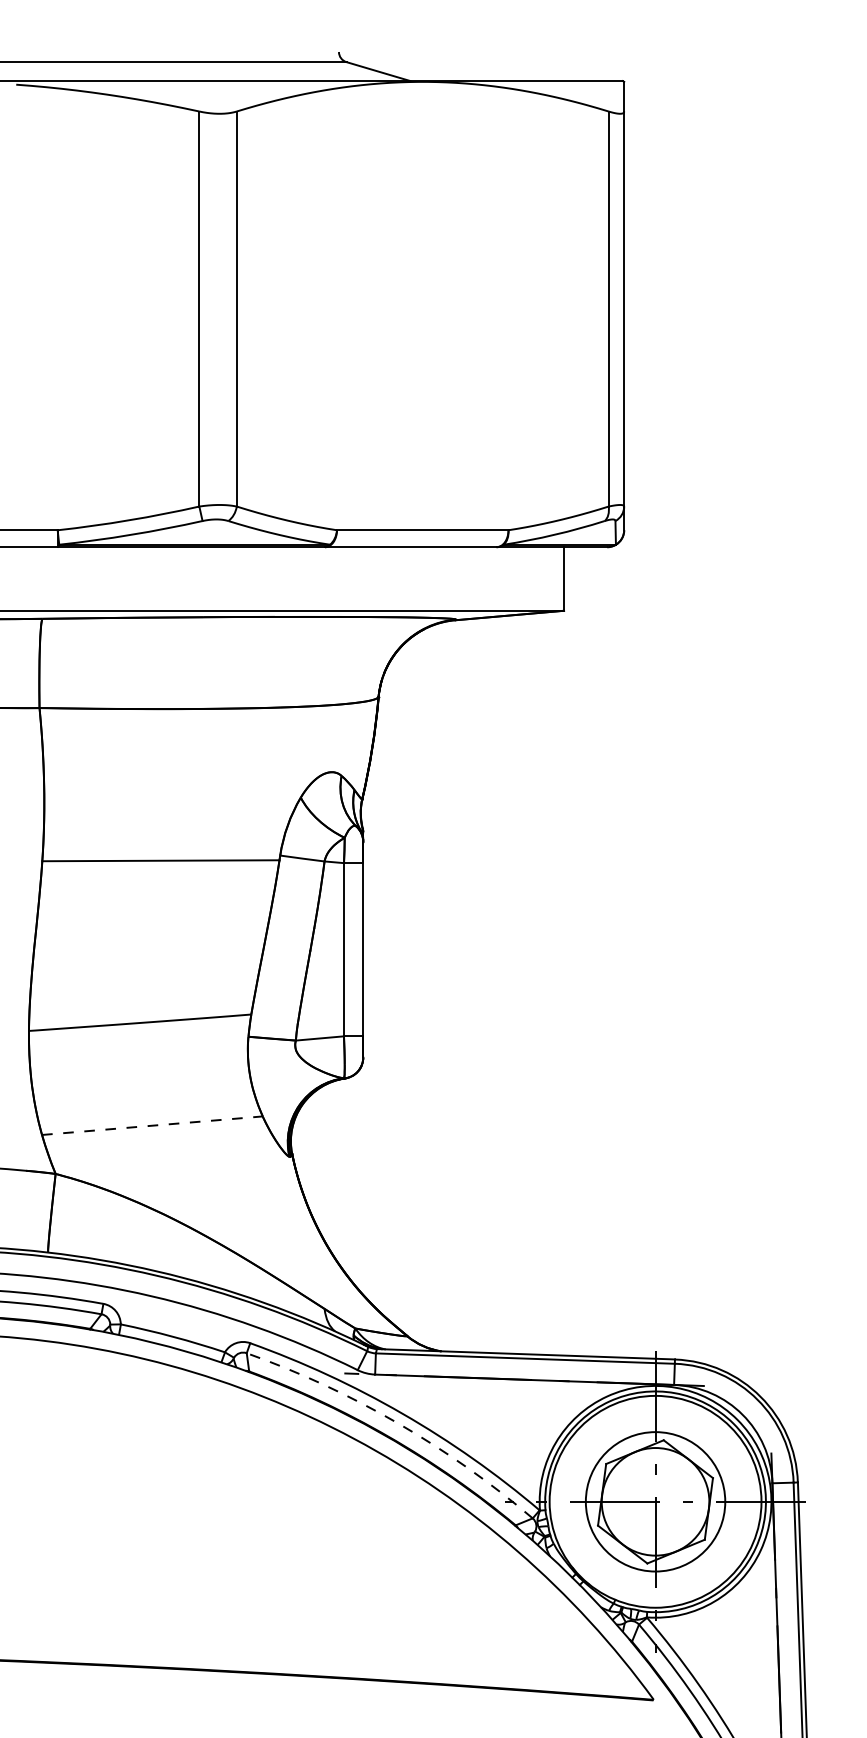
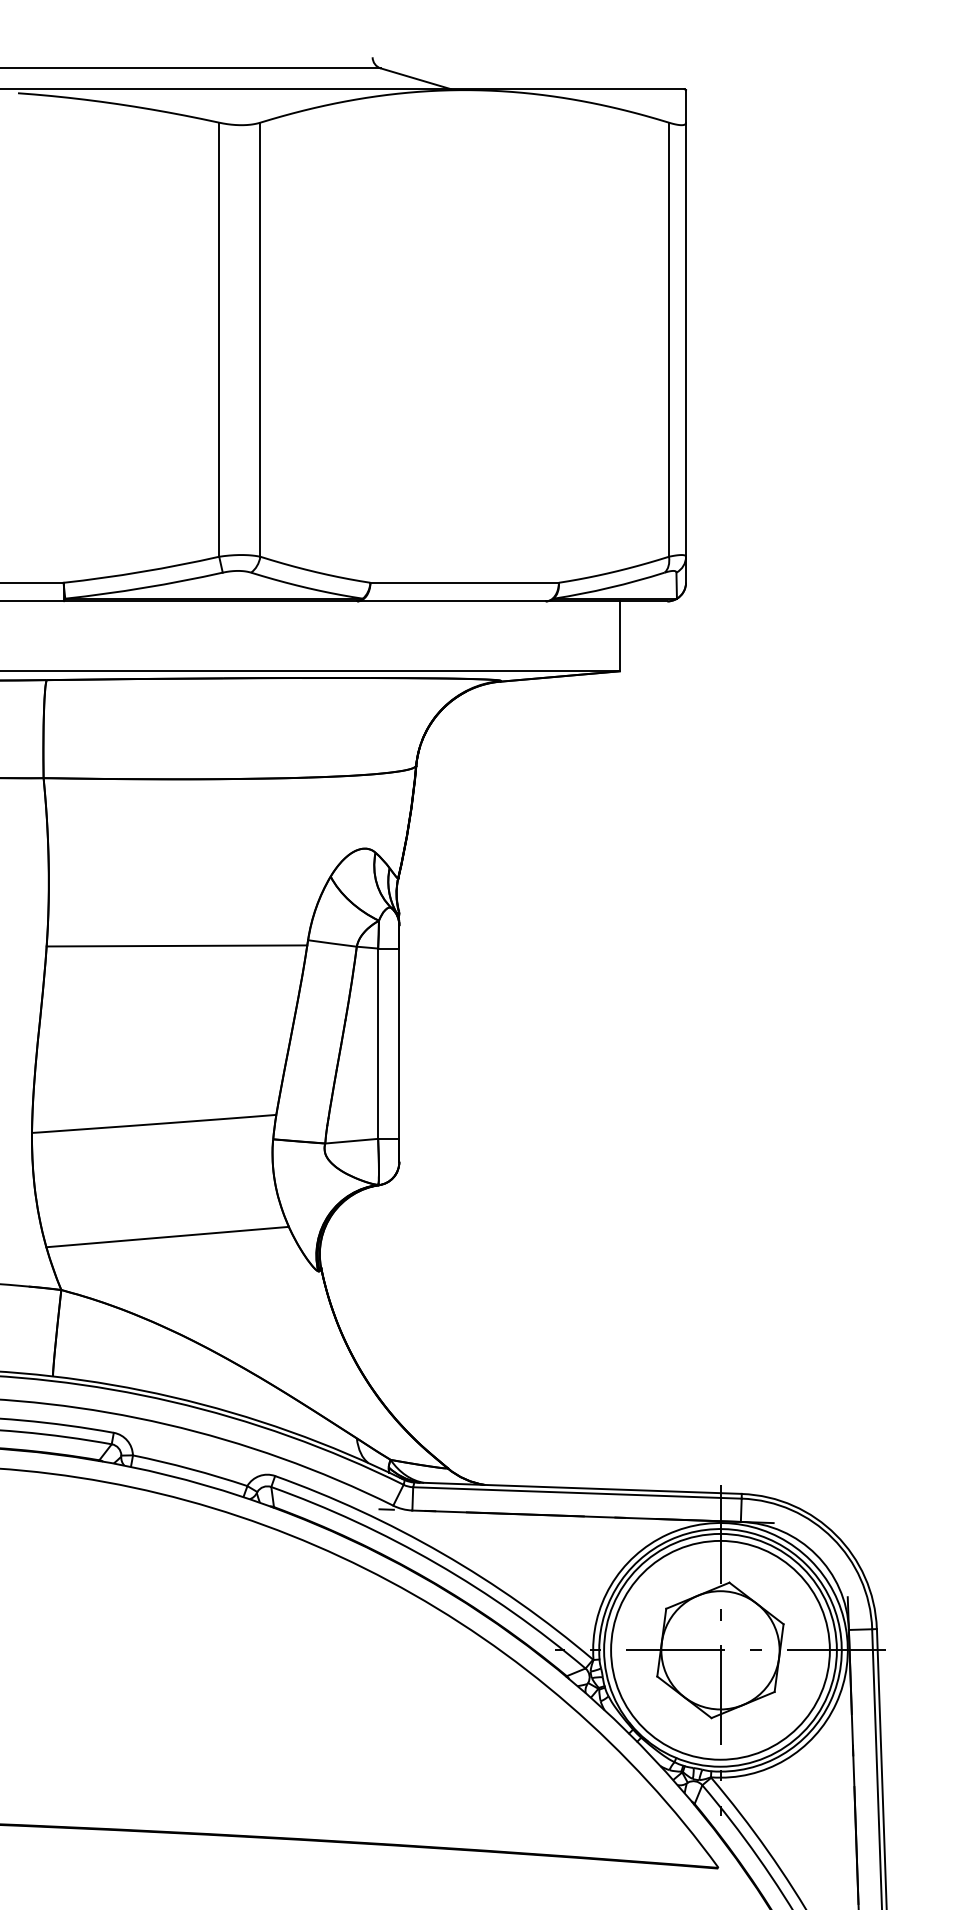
line: (152, 1126) -> (167, 1237), dashed -> solid
arc: (397, 1422) -> (436, 1563), dashed -> solid
circle: (655, 1501) -> (720, 1649), size x1.43

